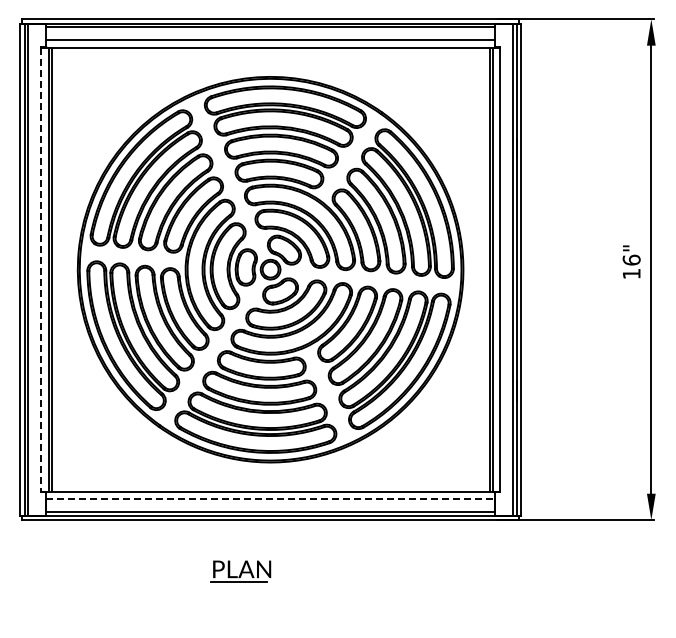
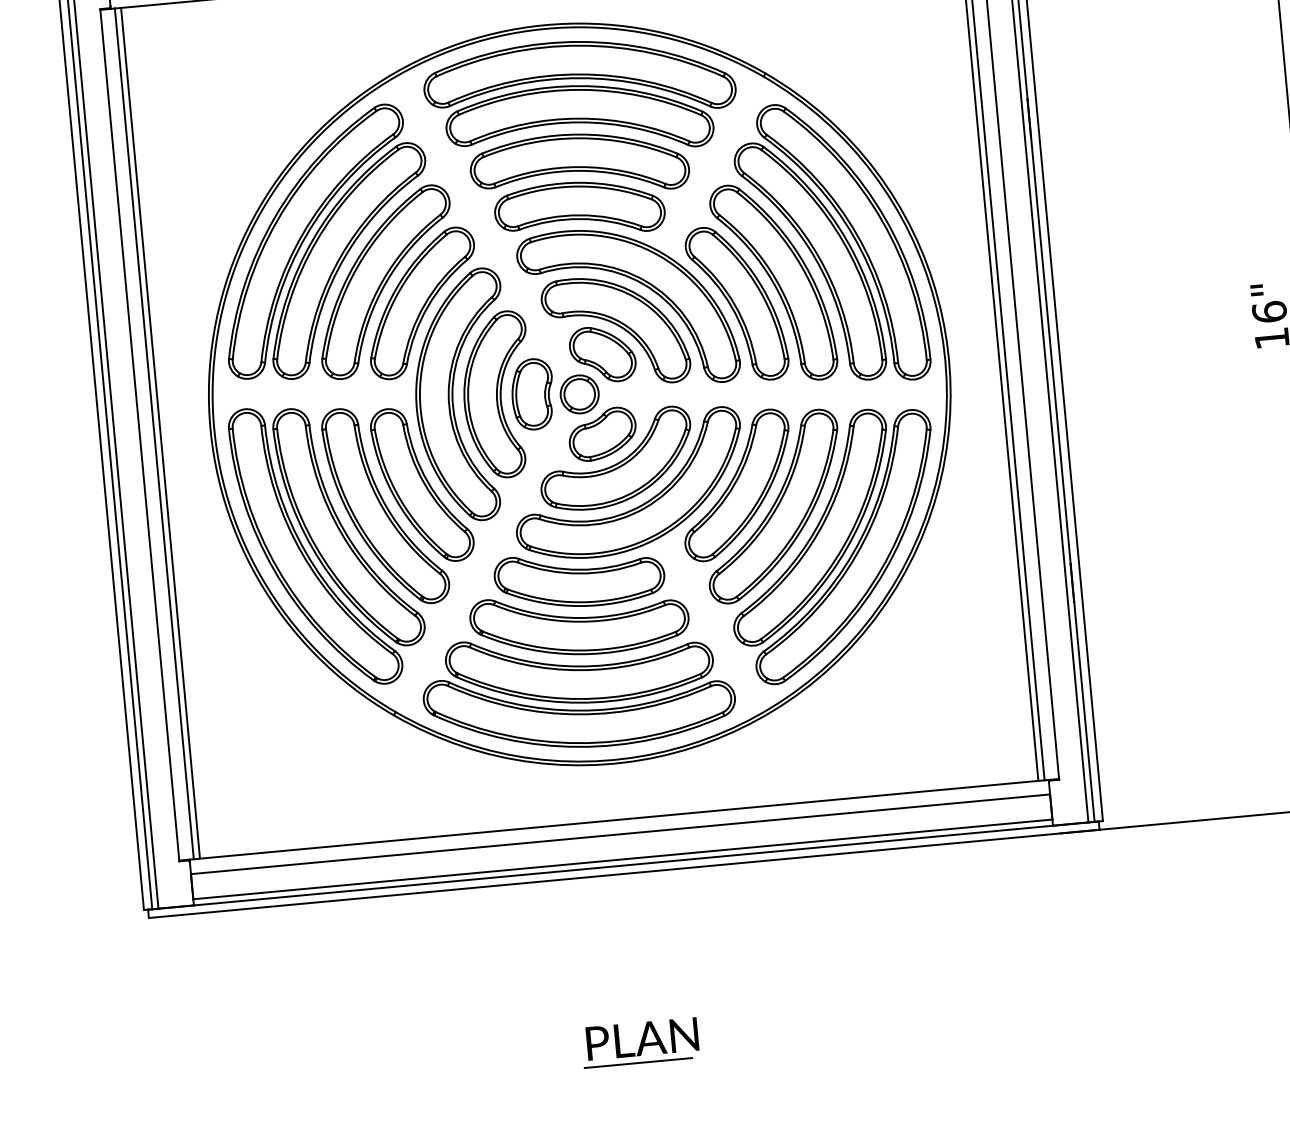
line: (40, 270) -> (139, 436), dashed -> solid
line: (271, 499) -> (622, 834), dashed -> solid
part: (240, 571) -> (639, 1043), moved

